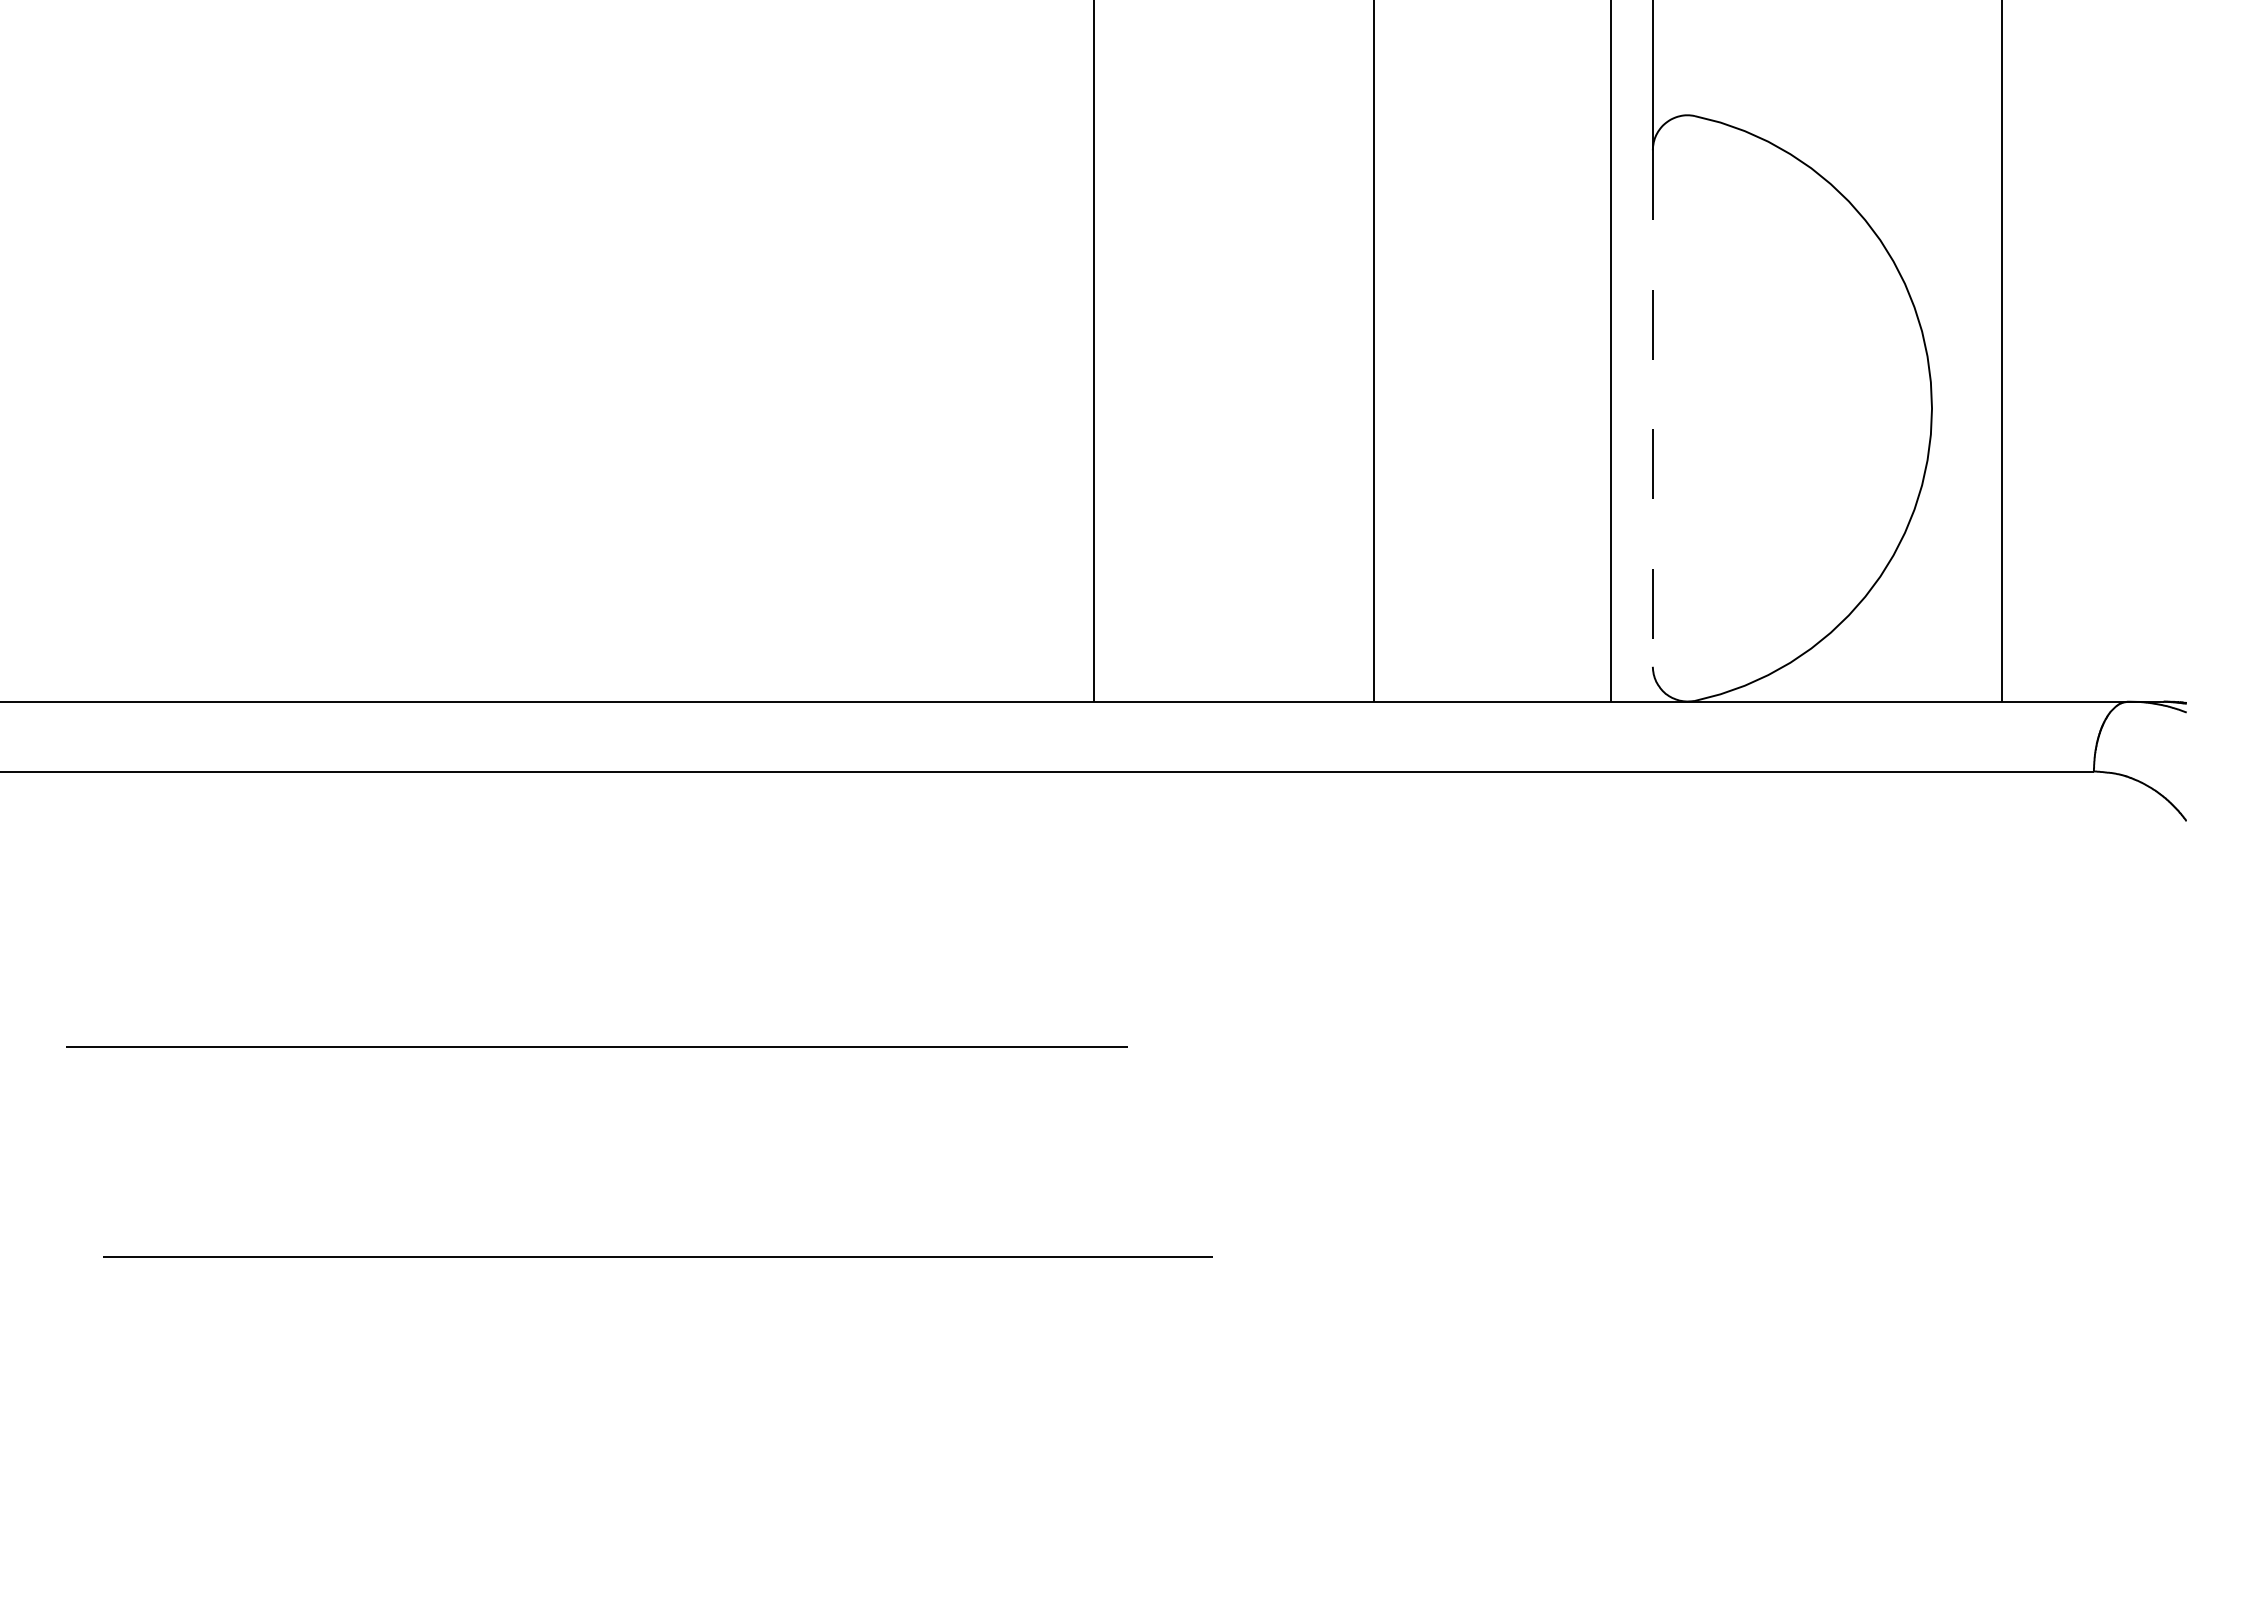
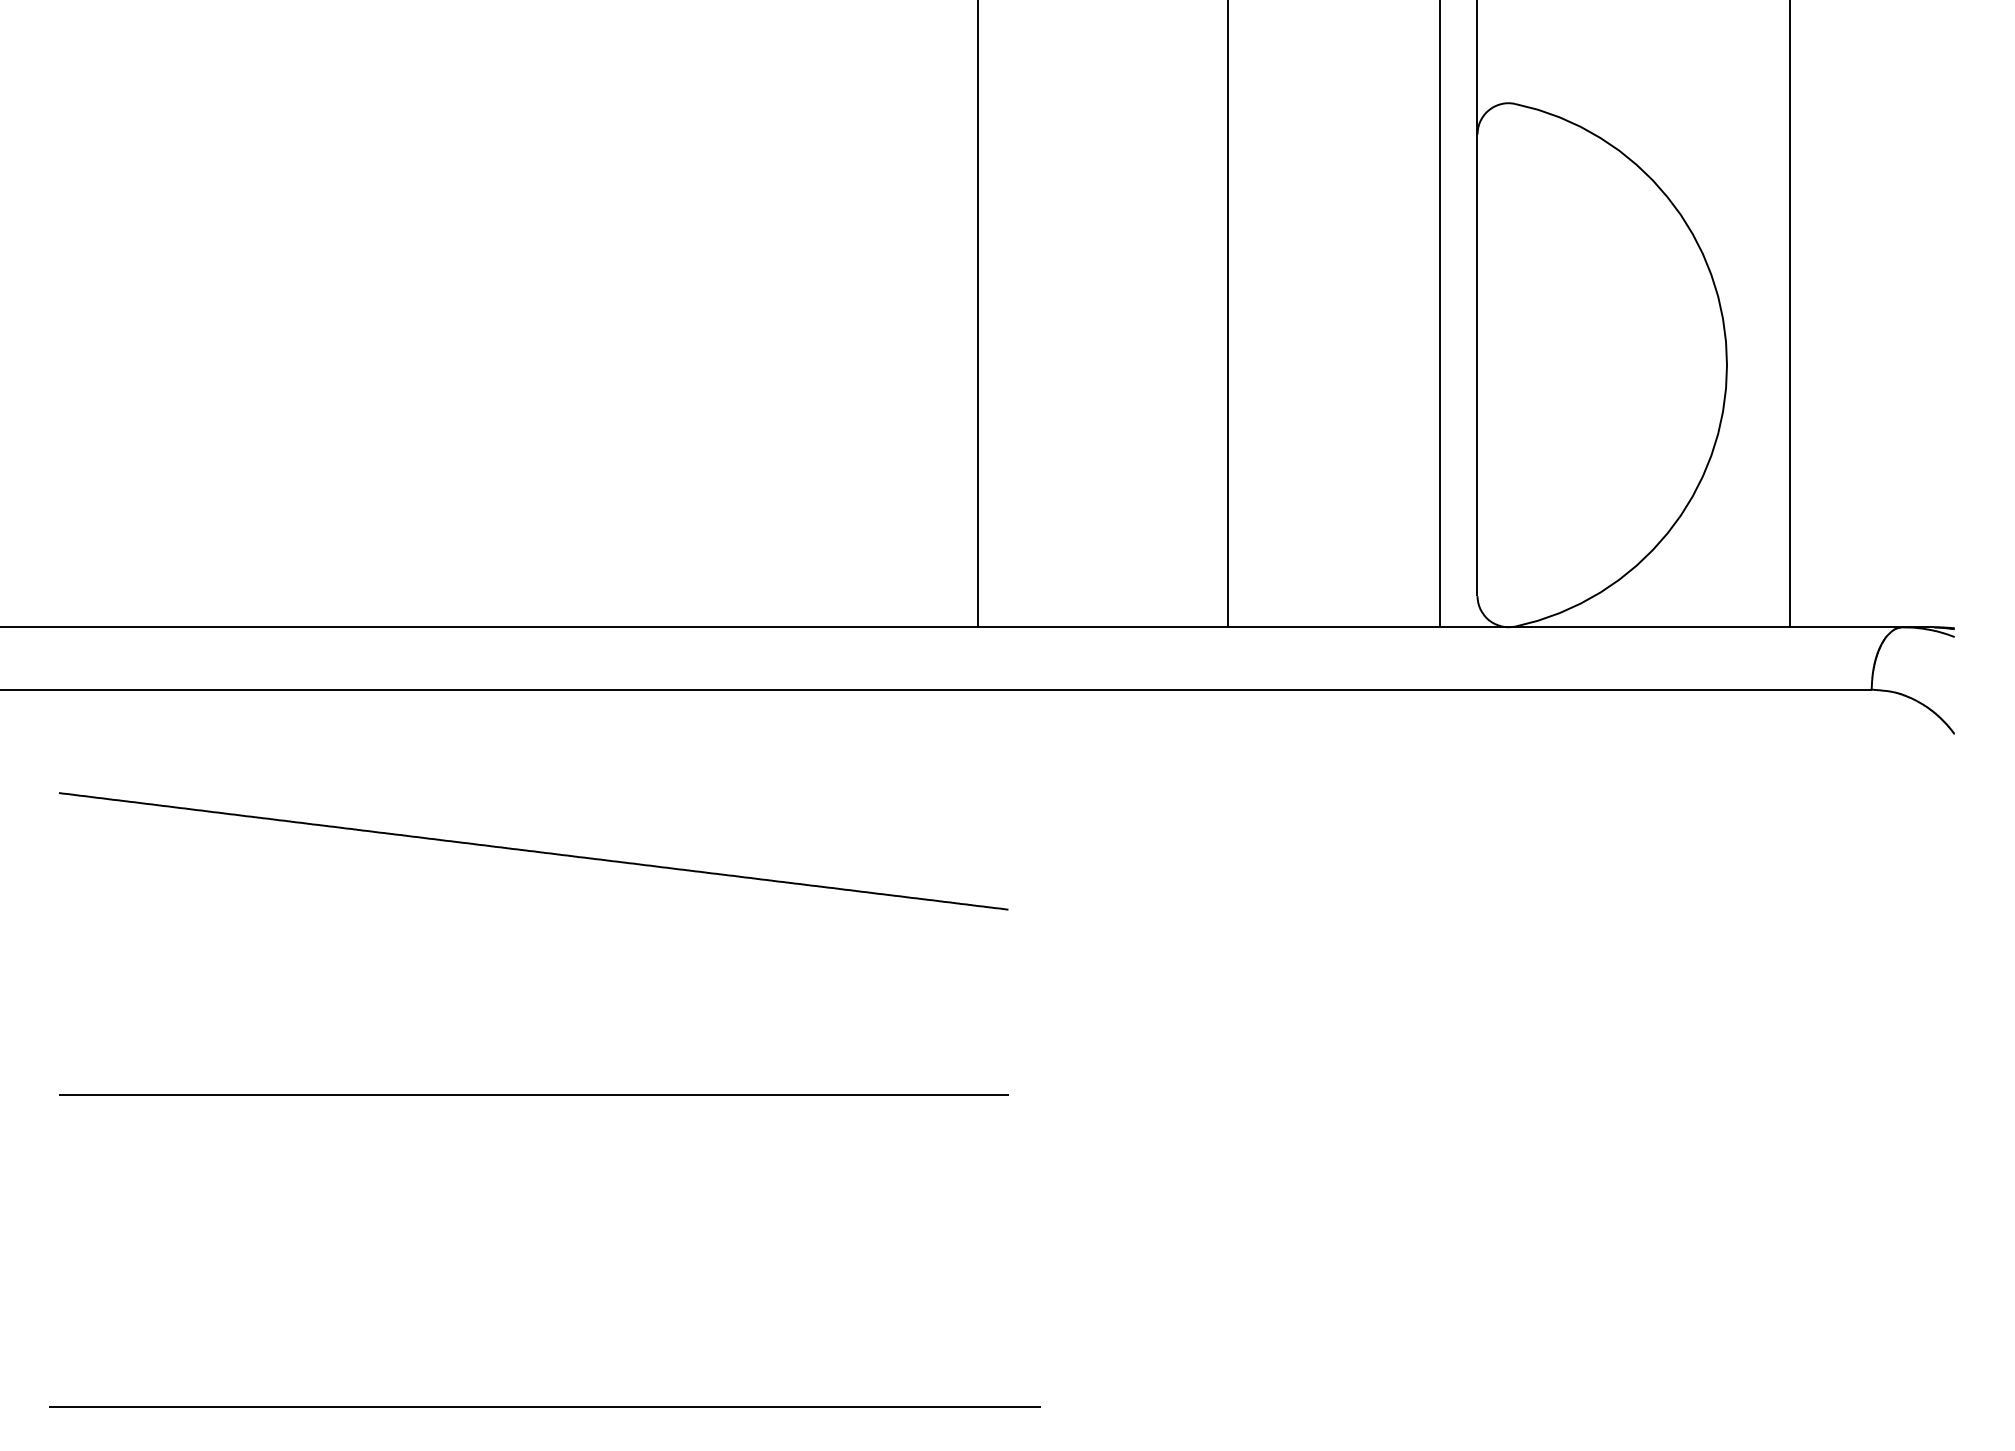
line: (1652, 409) -> (1477, 366), dashed -> solid
line: (596, 952) -> (533, 851), added
line: (596, 1046) -> (533, 1094), moved
line: (657, 1256) -> (544, 1406), moved

